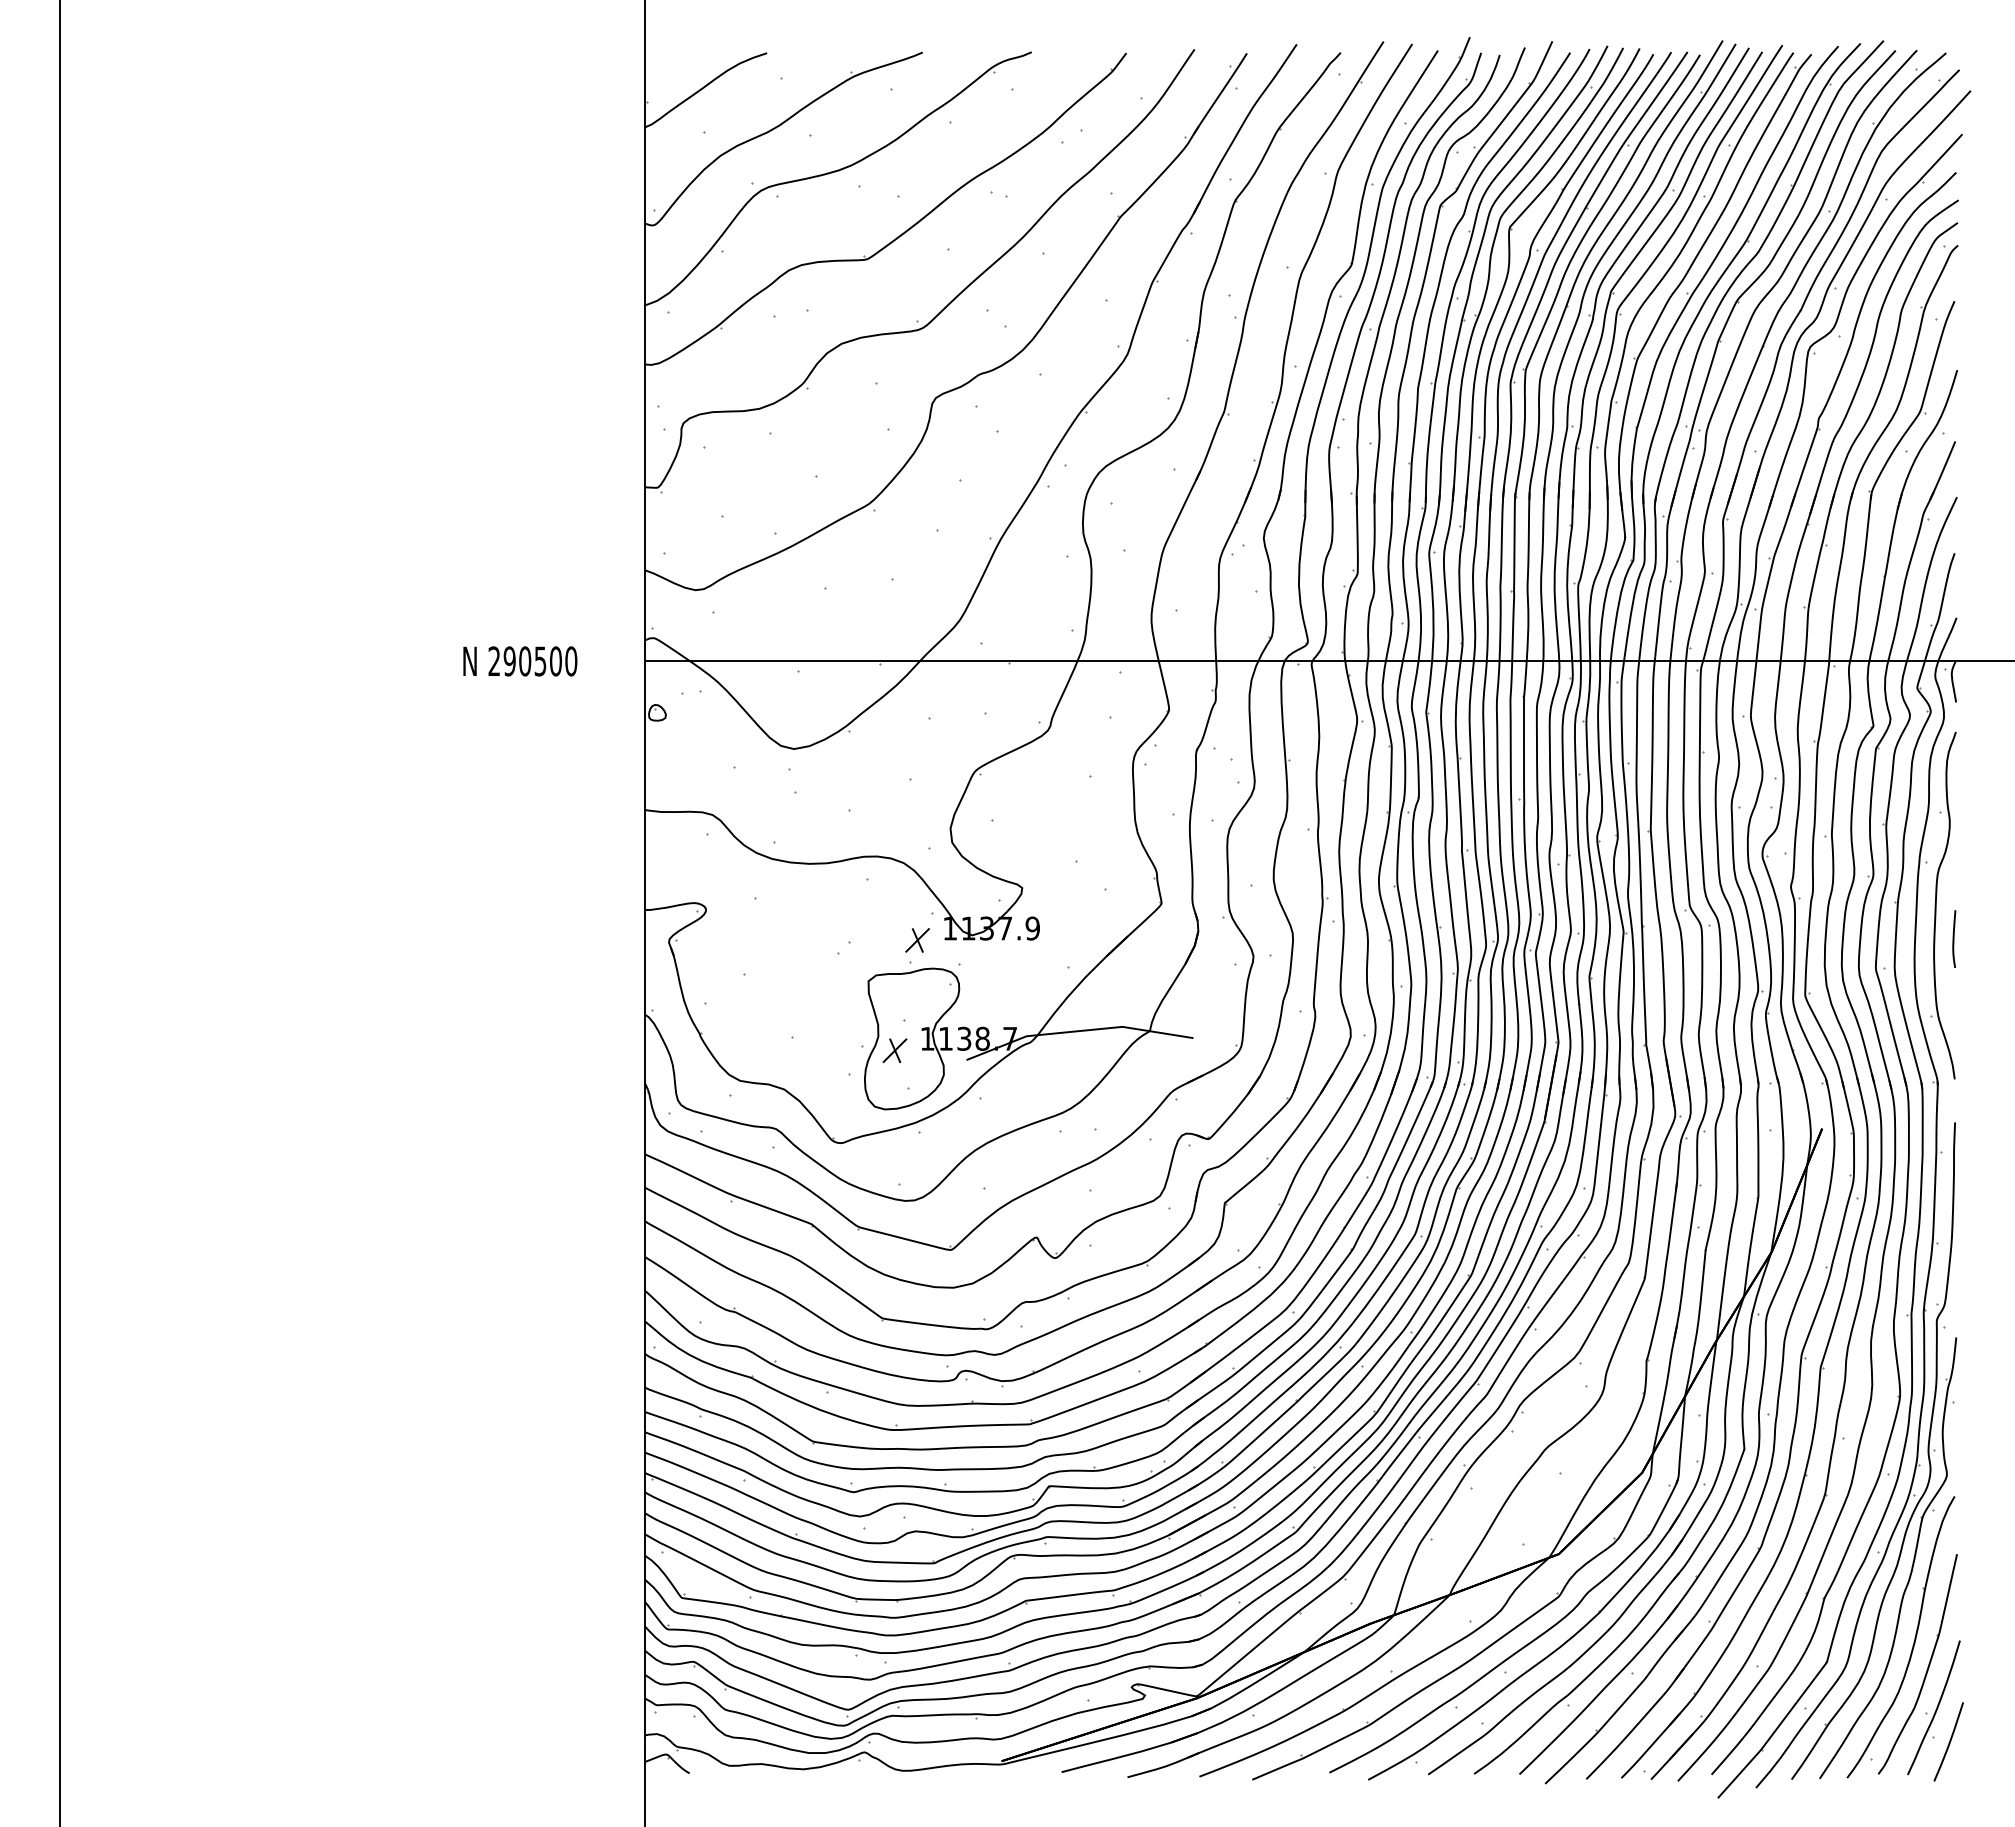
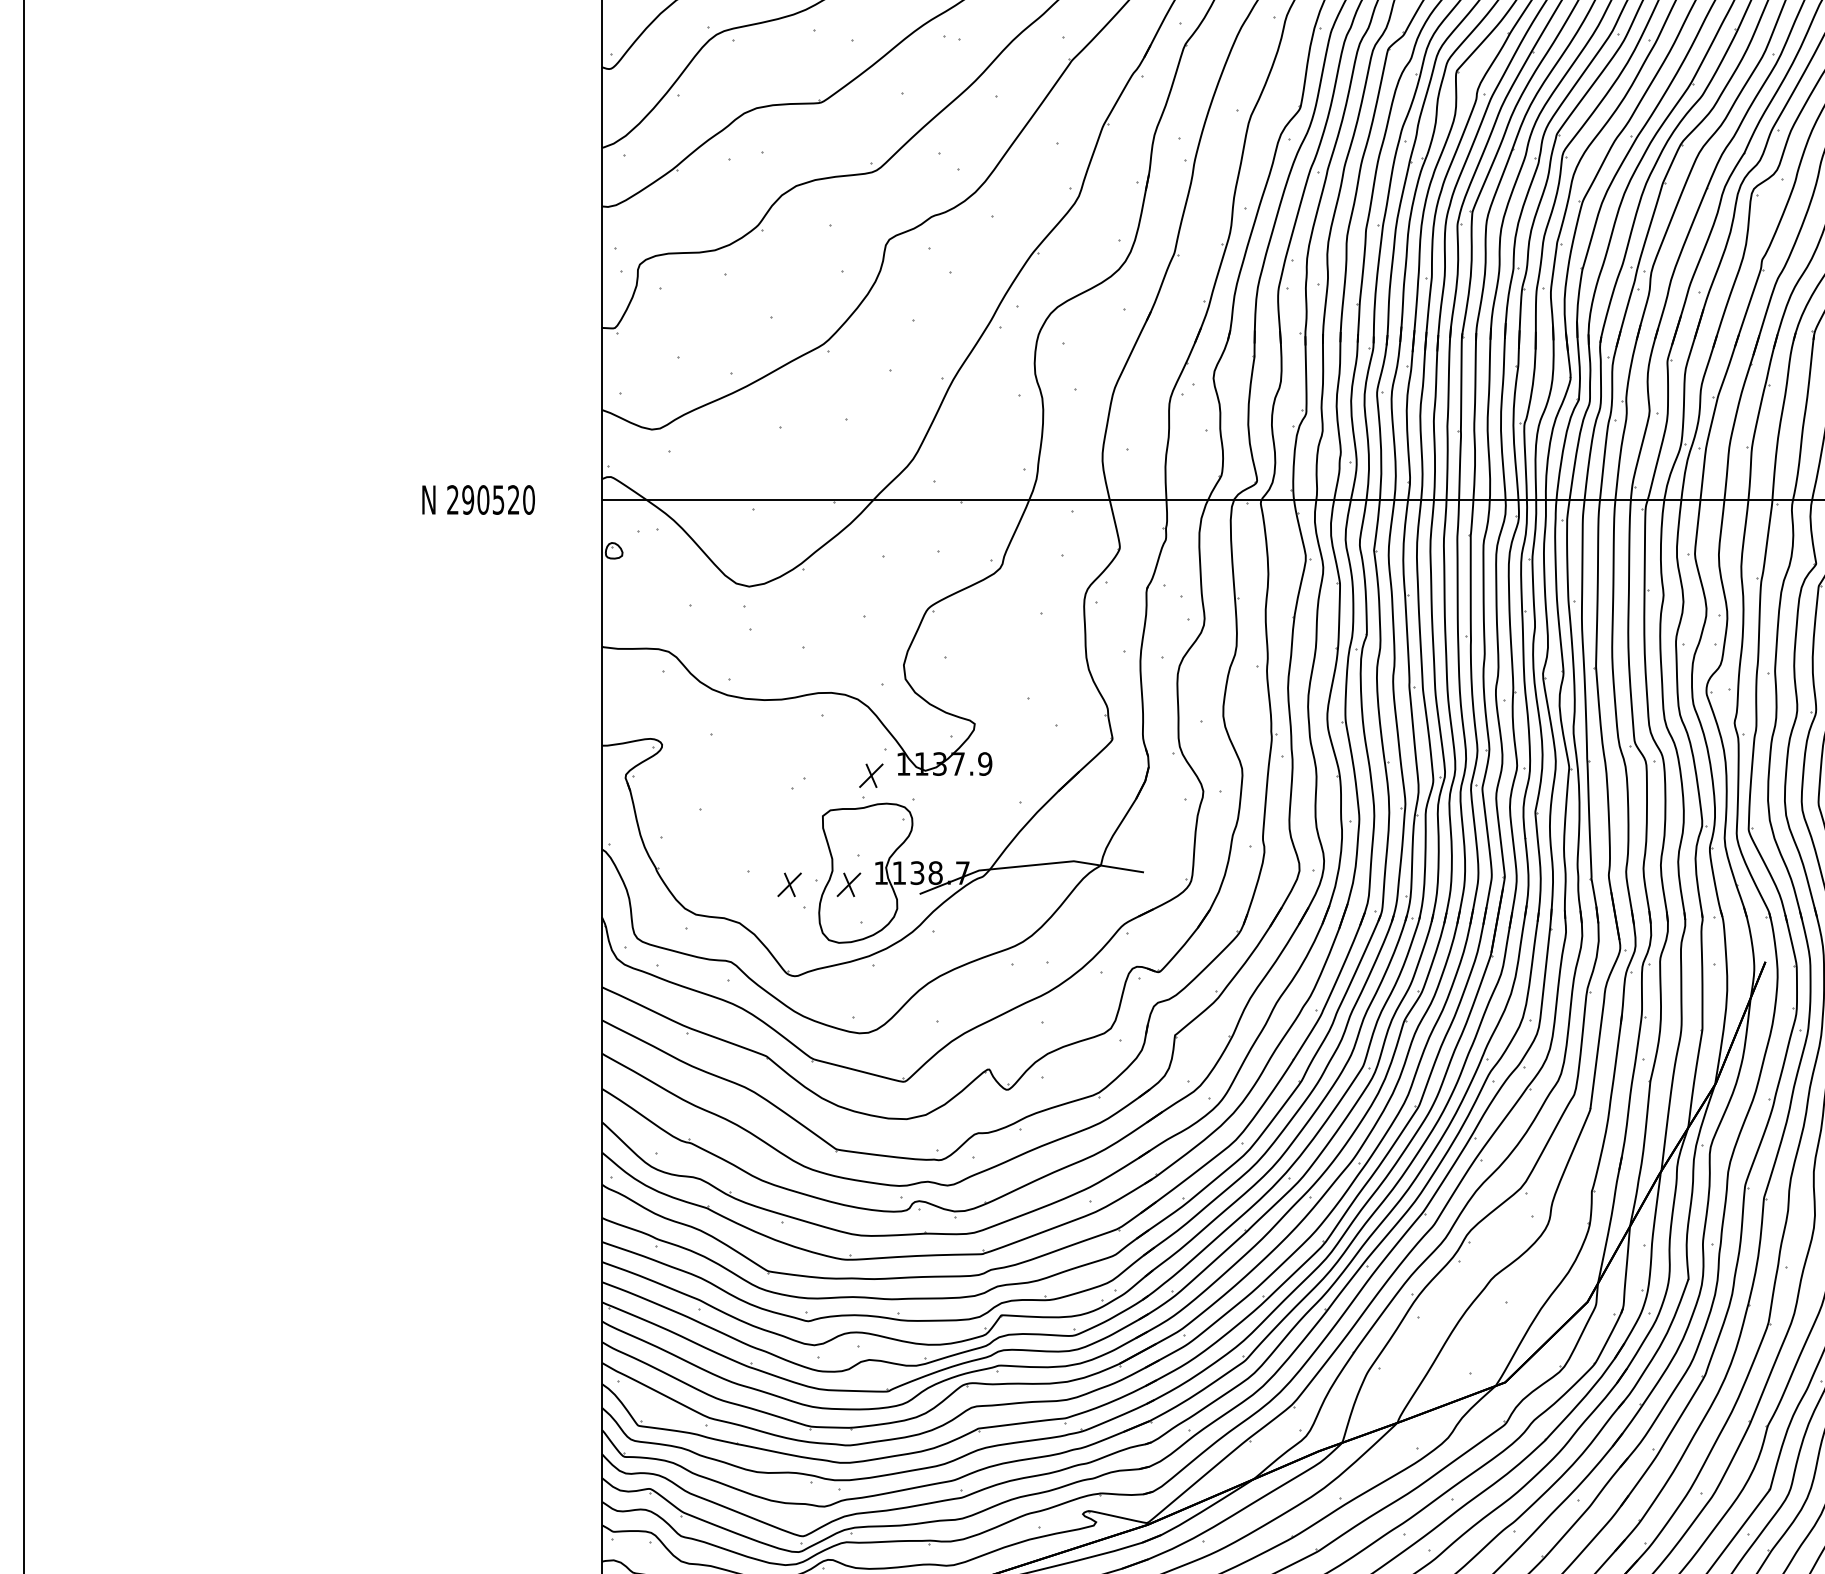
text: (555, 661) -> (513, 500), 290500 -> 290520
part: (834, 1050) -> (789, 884), added

